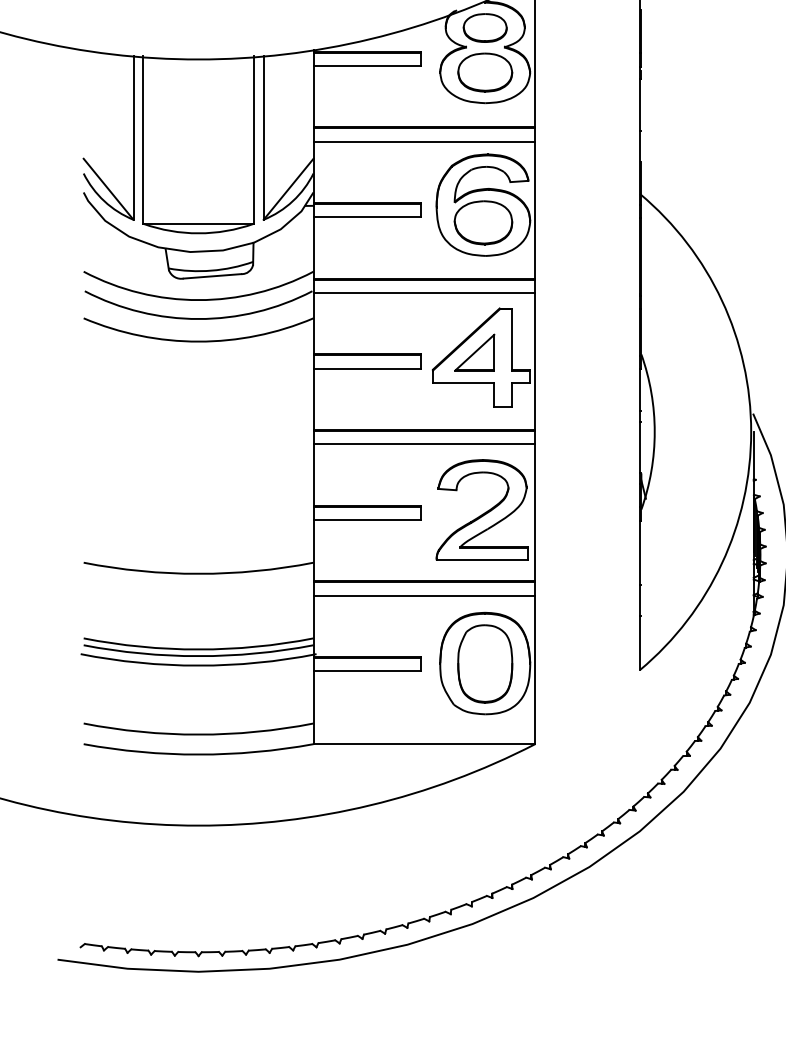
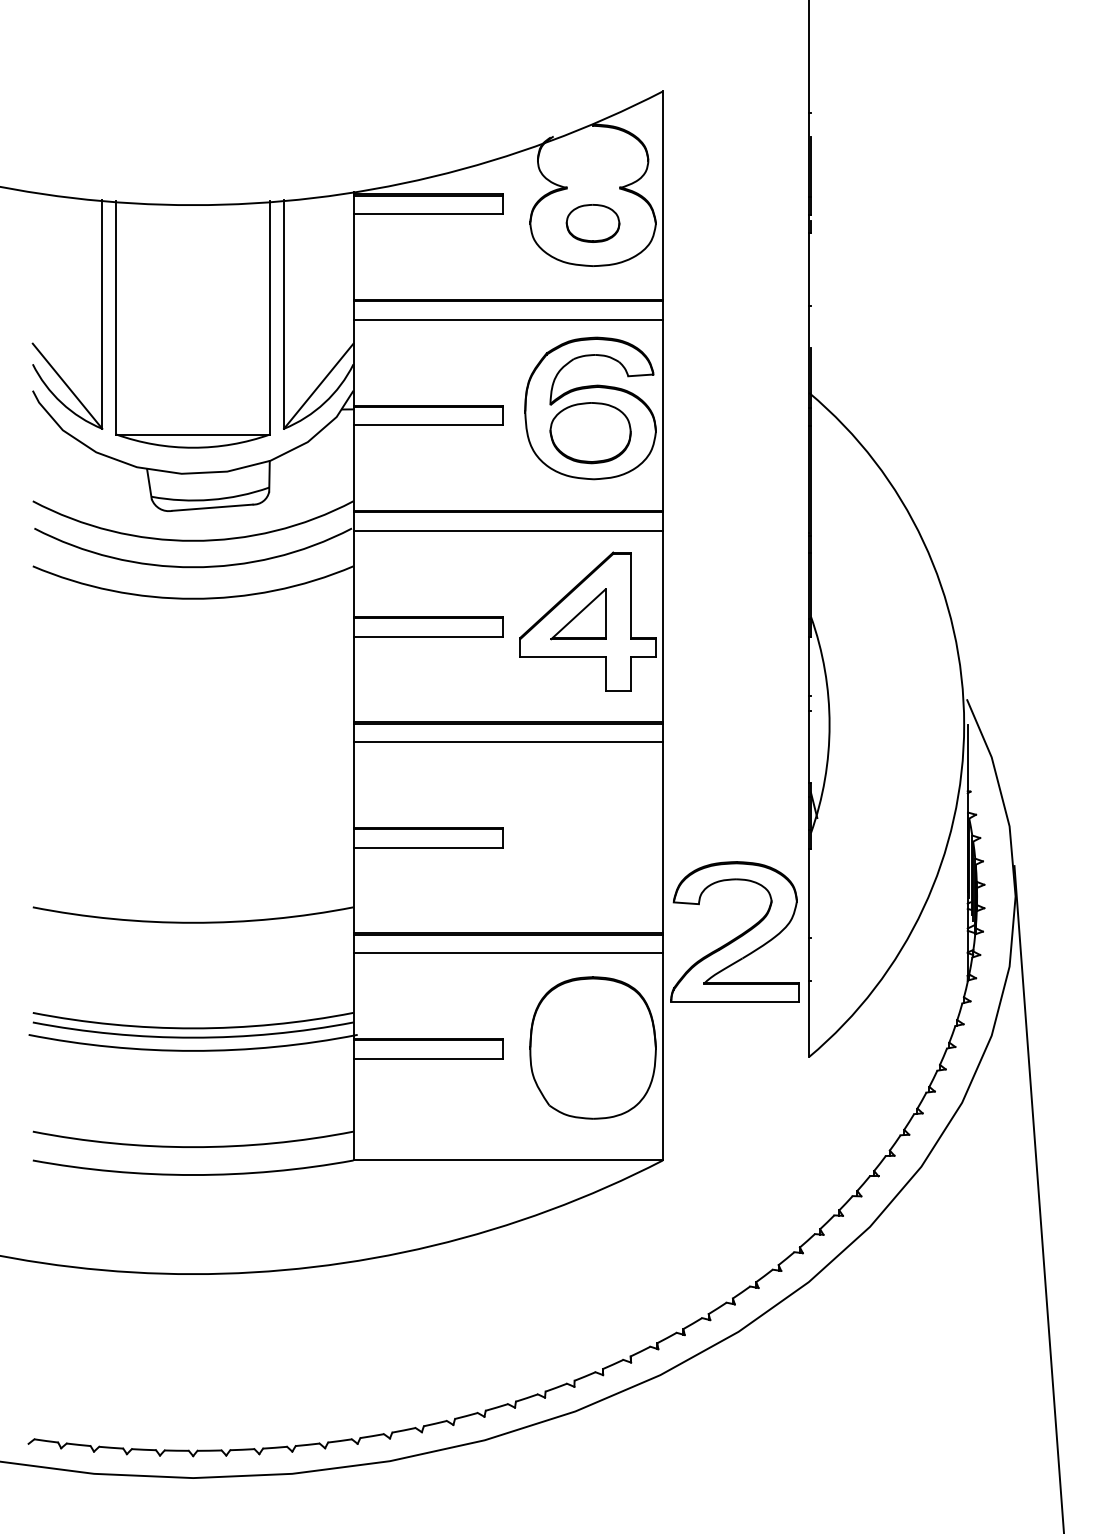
part: (485, 27) -> (593, 160), removed
part: (484, 72) -> (592, 223), size x0.7
part: (481, 509) -> (734, 931), moved
part: (484, 663) -> (592, 1048), removed

